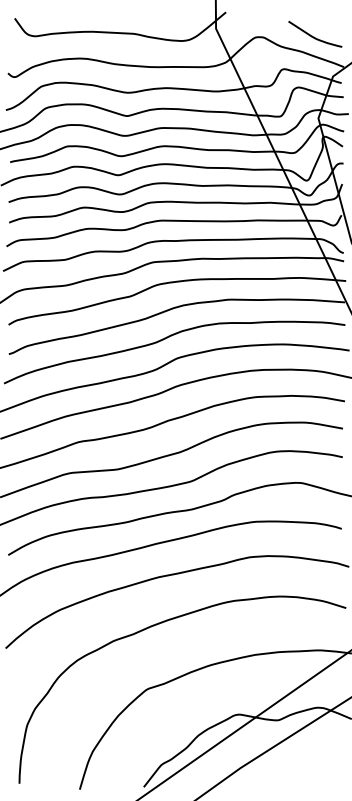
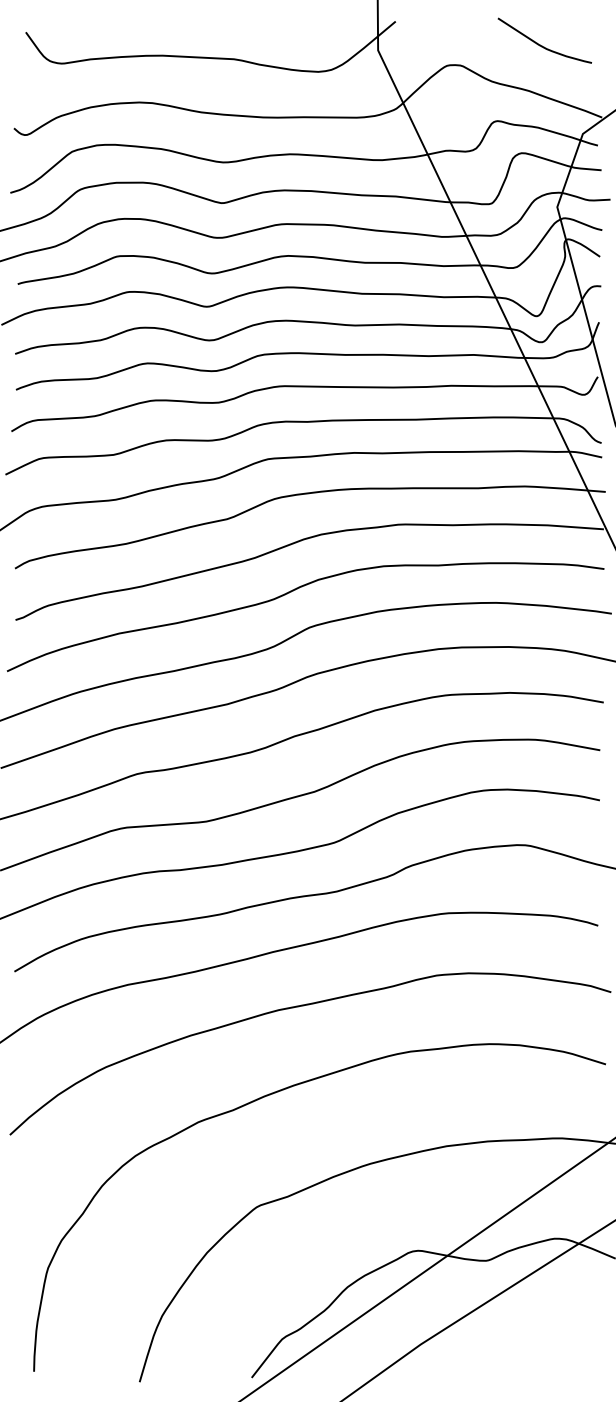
curve: (314, 36) -> (543, 44), moved

